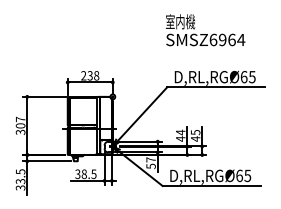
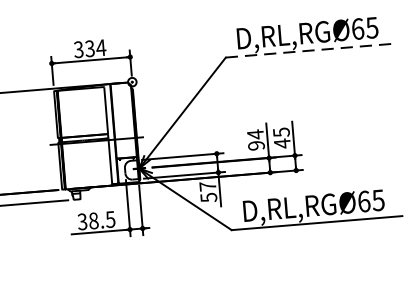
text: (90, 75) -> (90, 48), 238 -> 334
line: (216, 87) -> (311, 51), solid -> dashed
text: (180, 138) -> (256, 144), 44 -> 94

